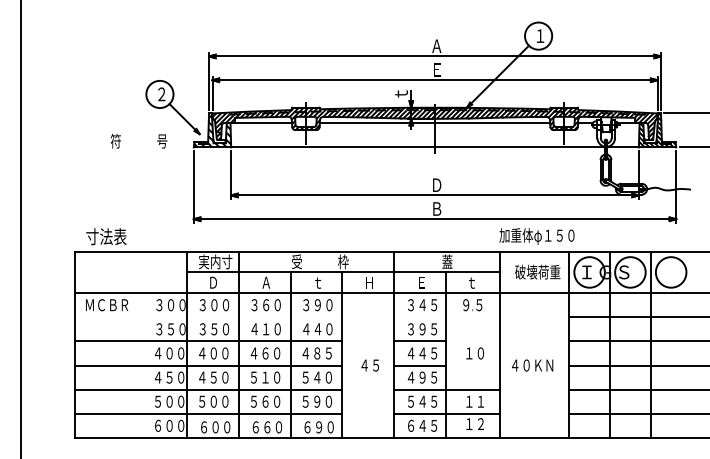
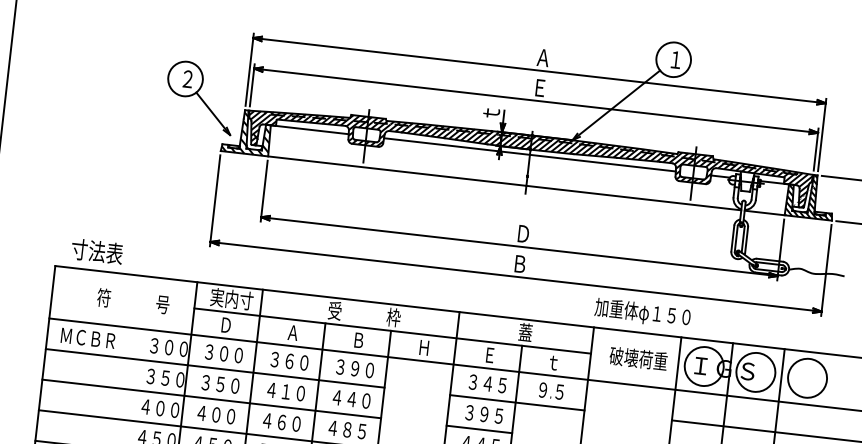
text: (138, 140) -> (132, 300), moved
text: (318, 282) -> (359, 340), ｔ -> Ｂ
line: (208, 317) -> (214, 368), added
line: (447, 317) -> (517, 403), added

